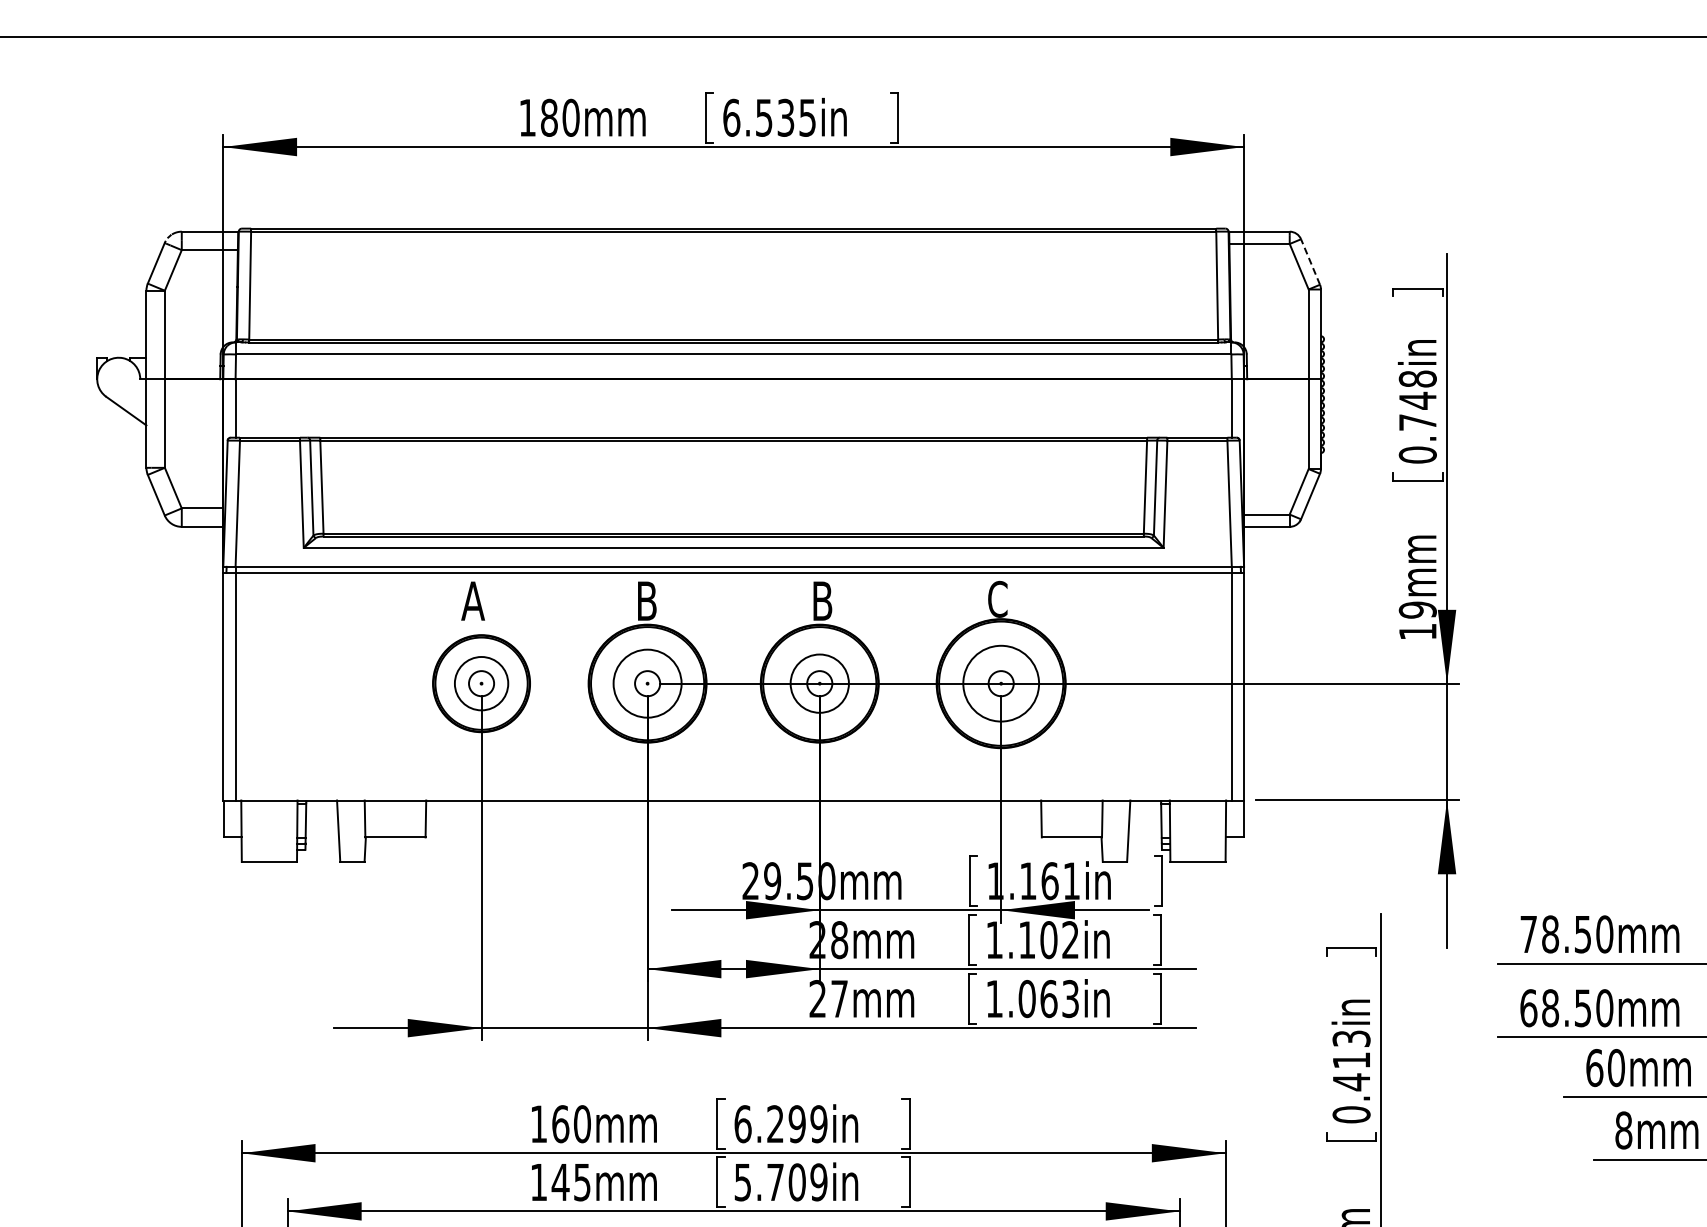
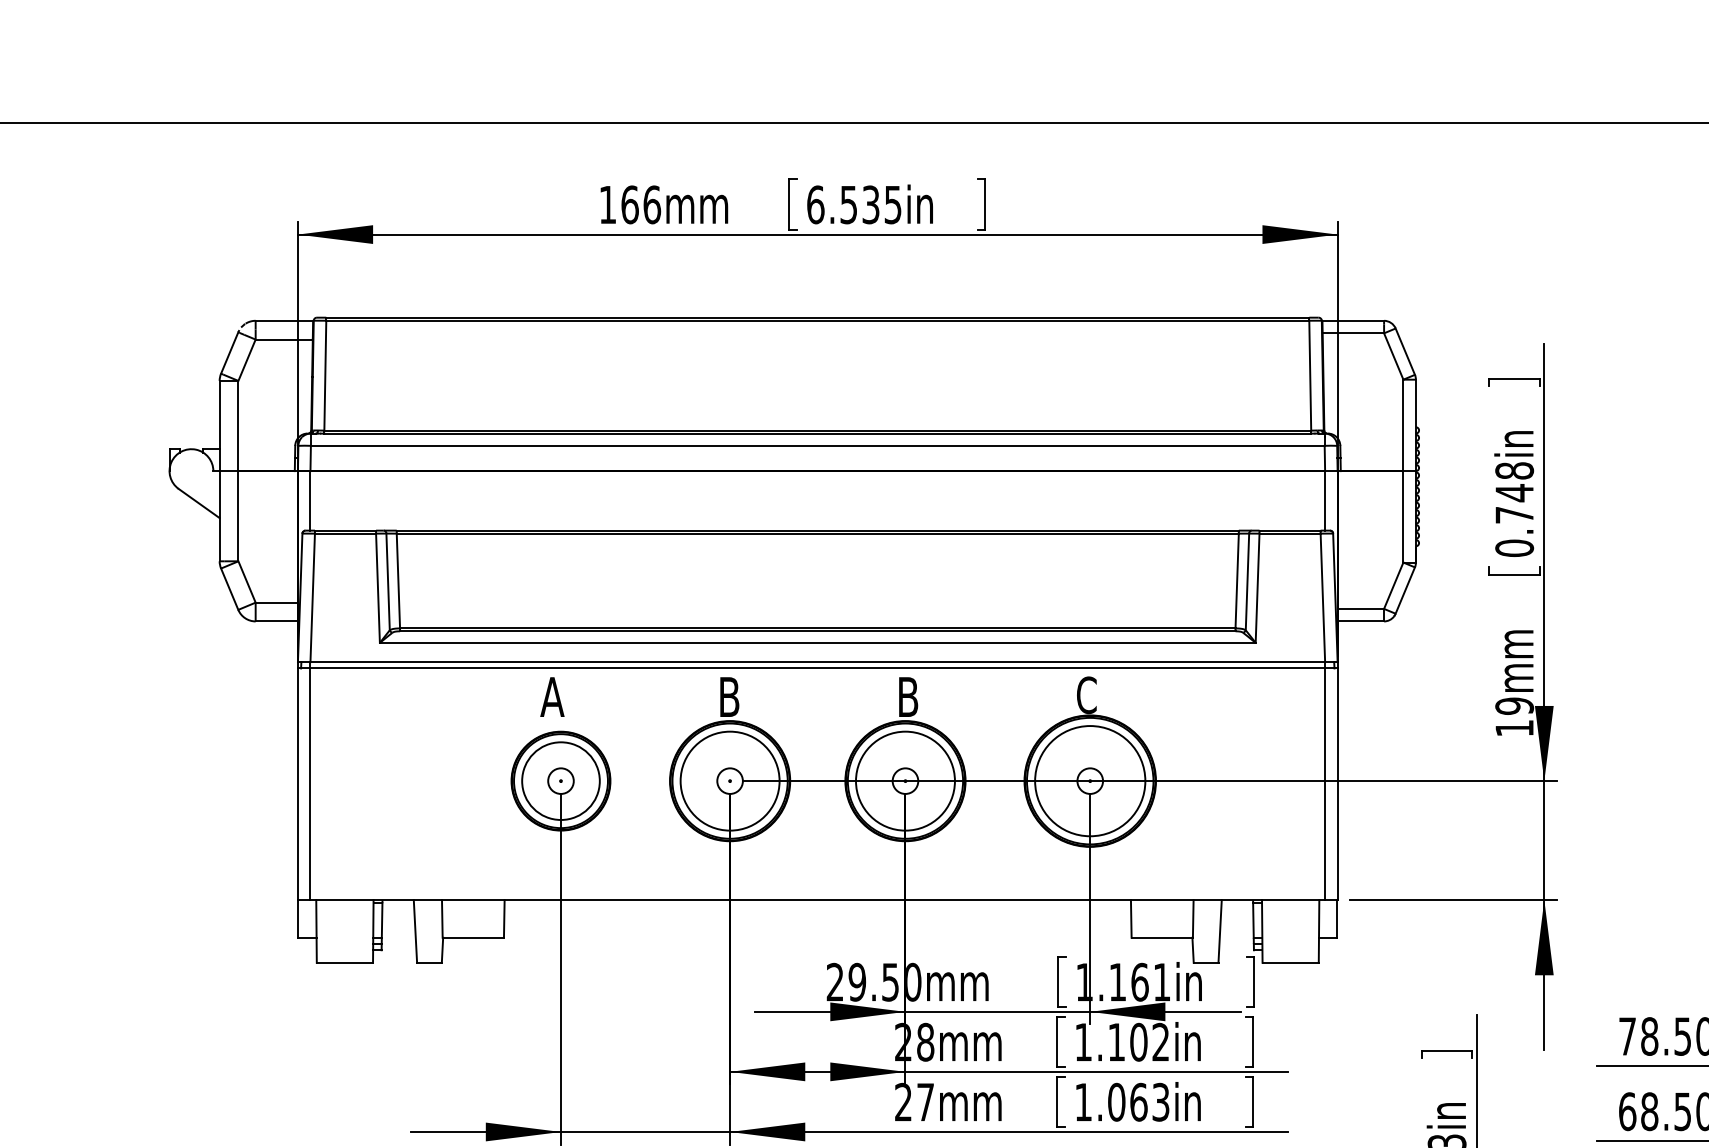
text: (560, 117) -> (641, 204), 180mm -> 166mm
line: (1310, 262) -> (1405, 352), dashed -> solid
circle: (481, 683) -> (560, 780), size x1.43
circle: (647, 683) -> (729, 780), size x1.43
circle: (819, 683) -> (905, 780), size x1.67
circle: (1001, 683) -> (1090, 780), size x1.43

